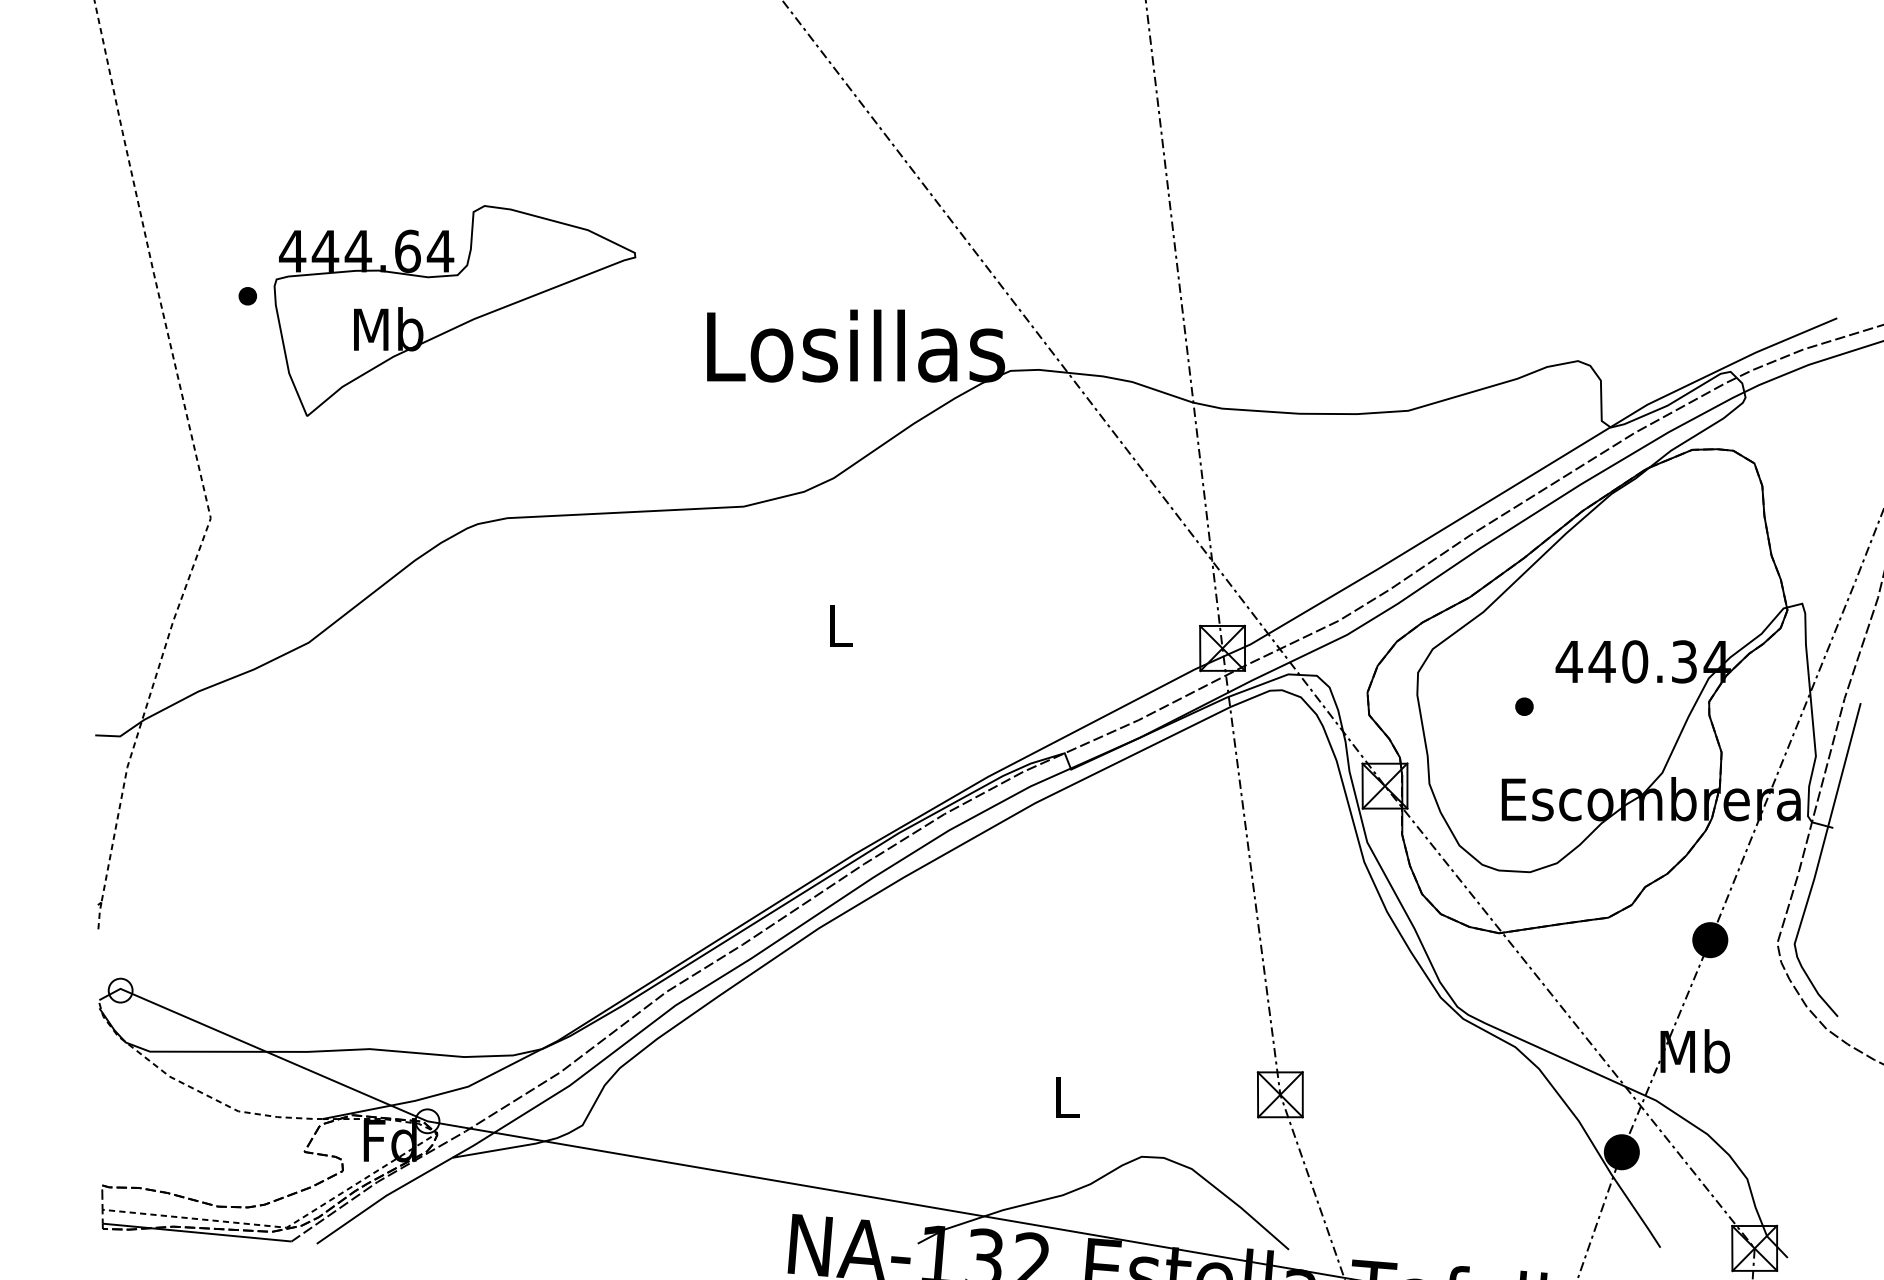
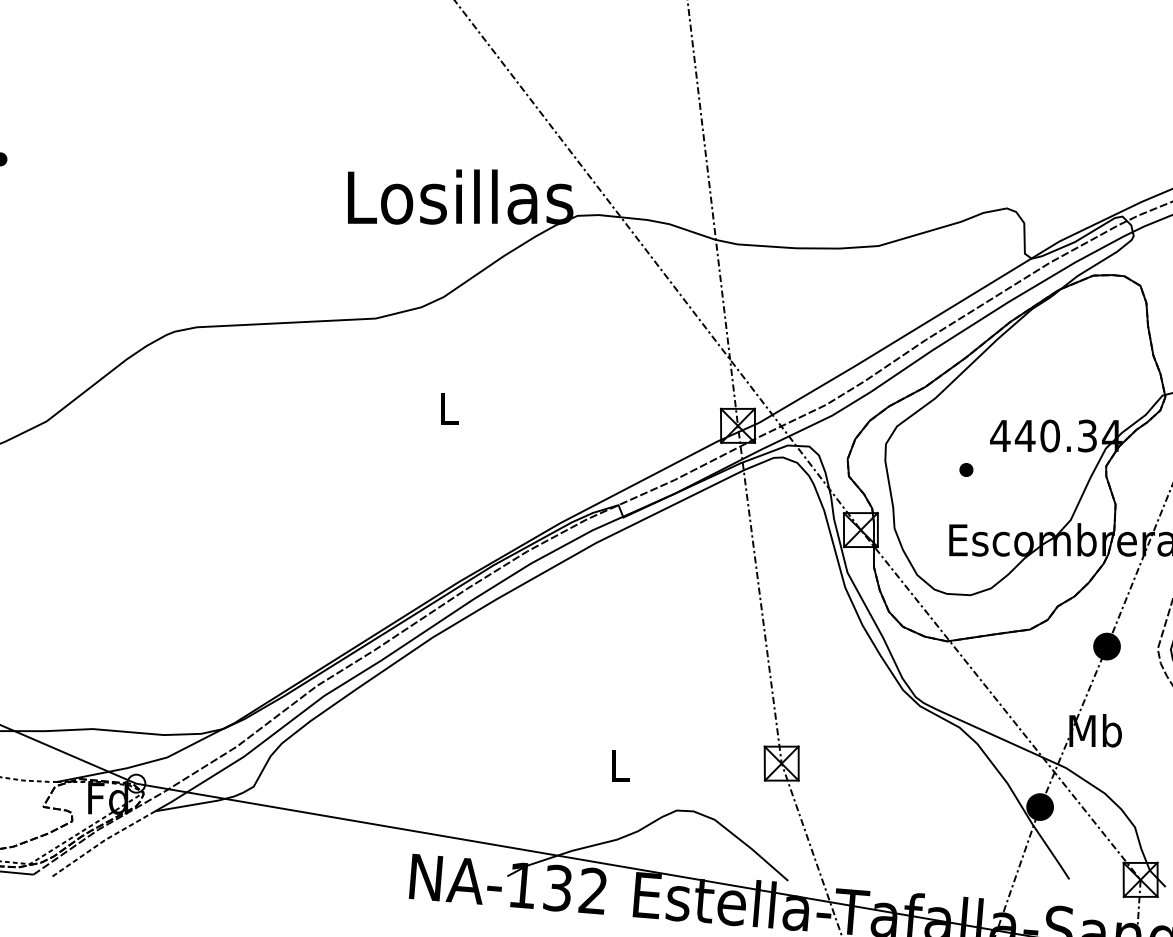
part: (454, 310) -> (156, 170), removed
line: (383, 1197) -> (103, 841), solid -> dashed

